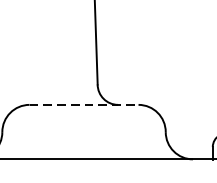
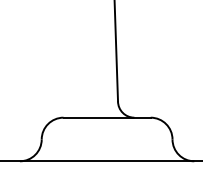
line: (84, 104) -> (107, 117), dashed -> solid

